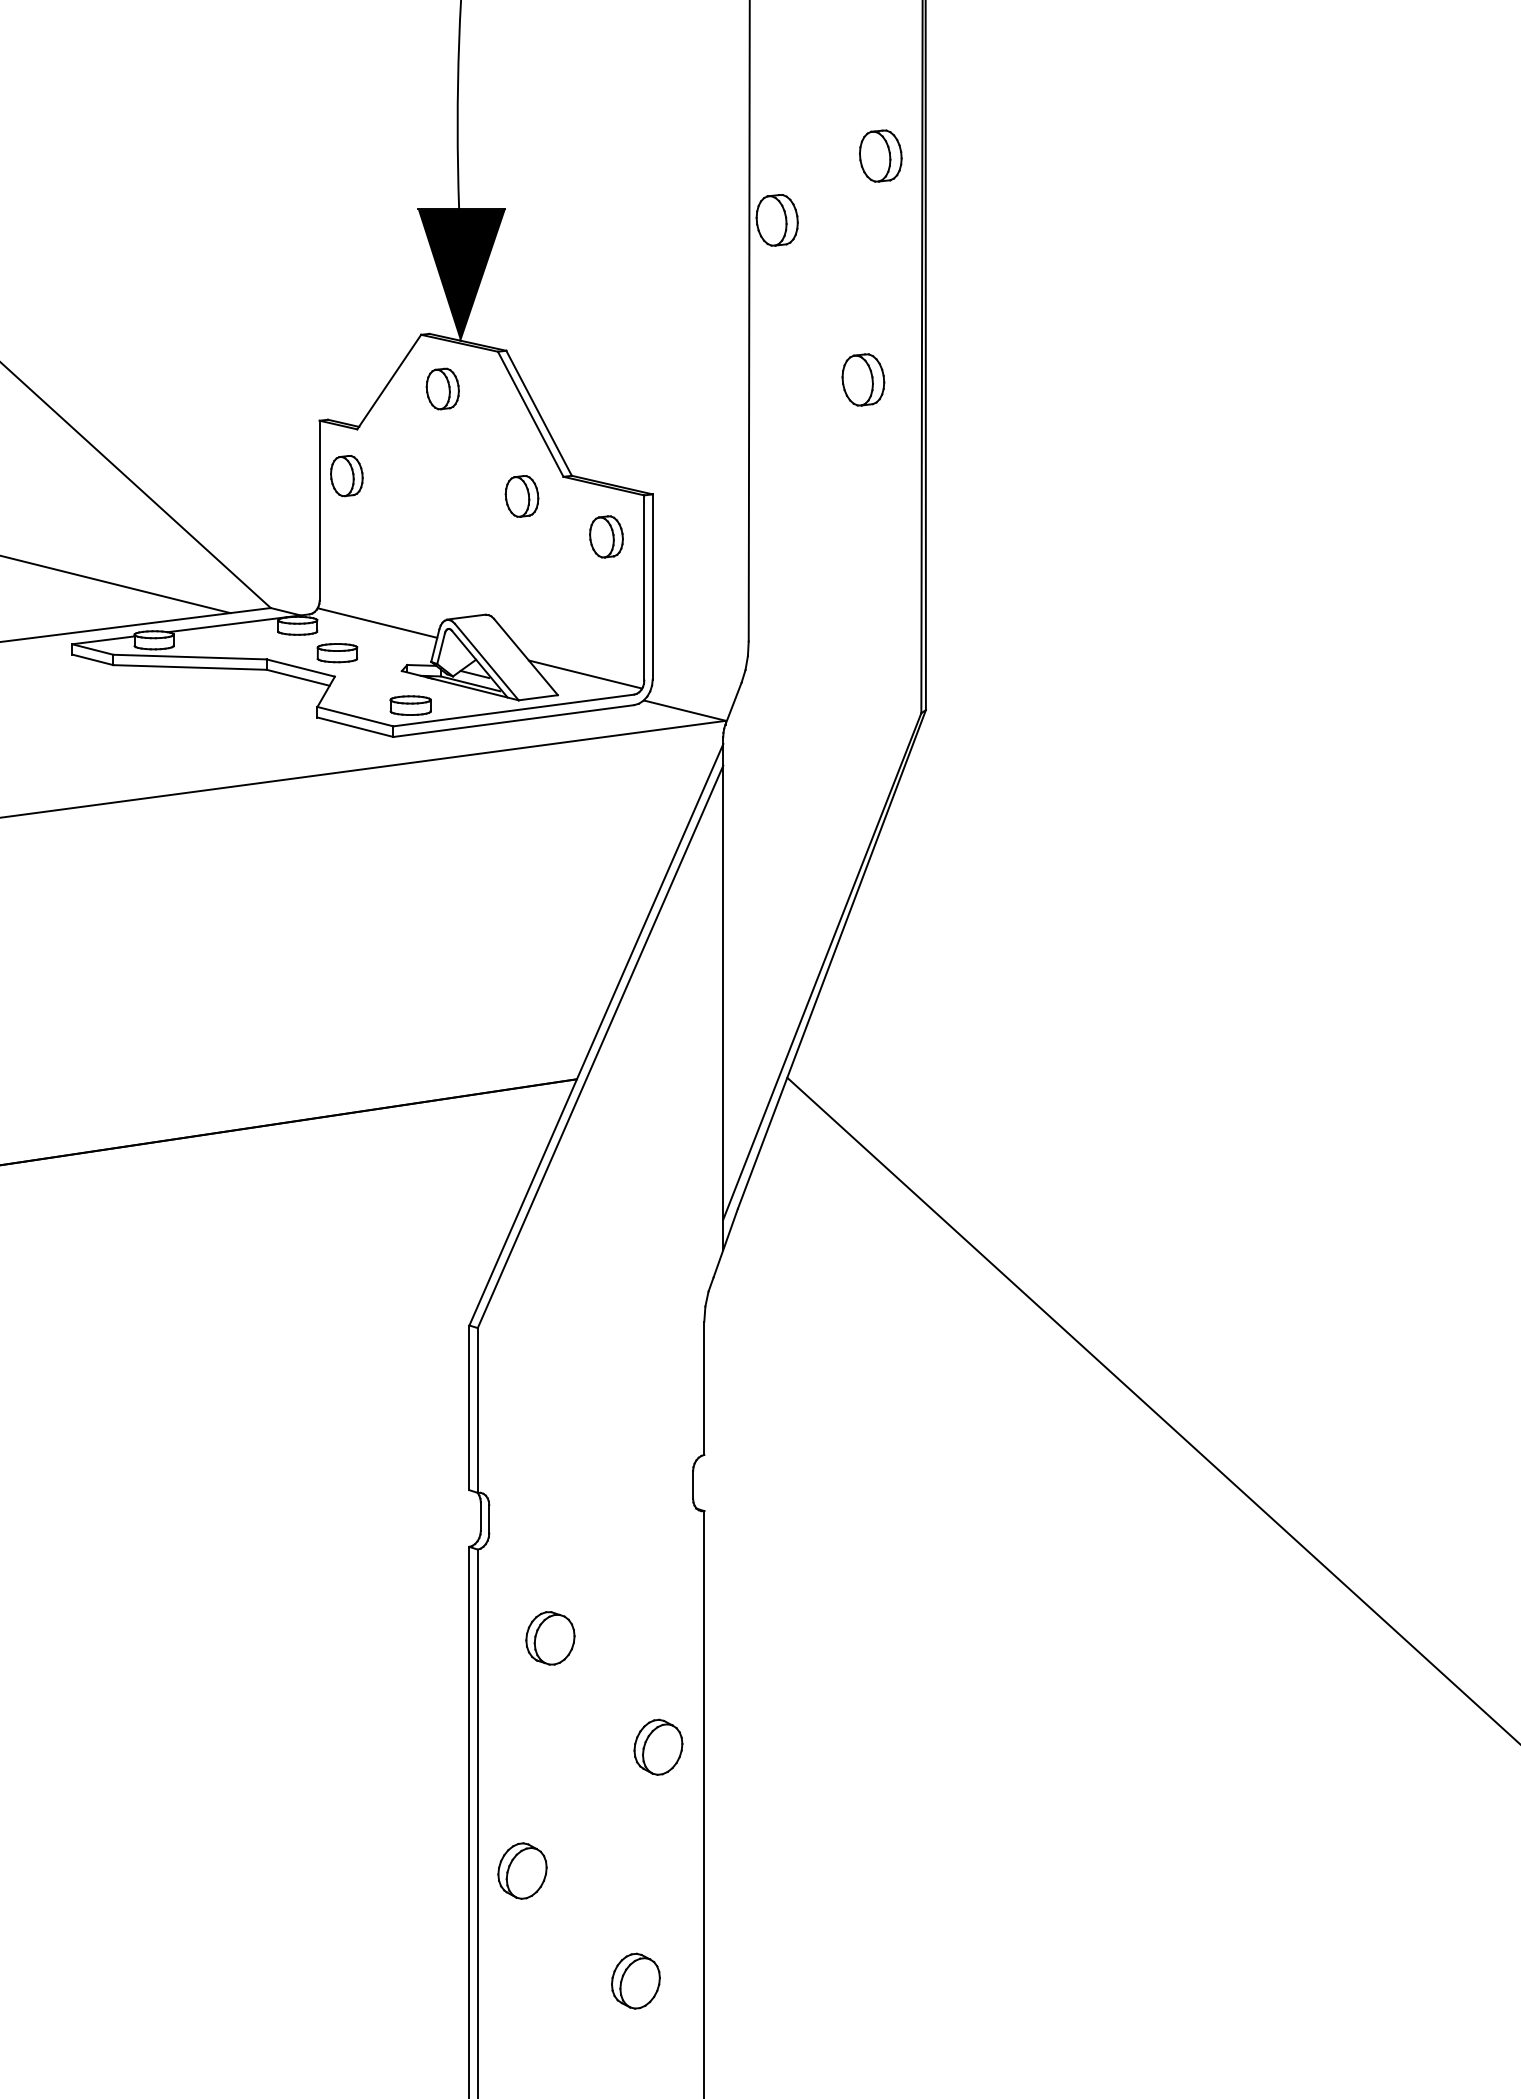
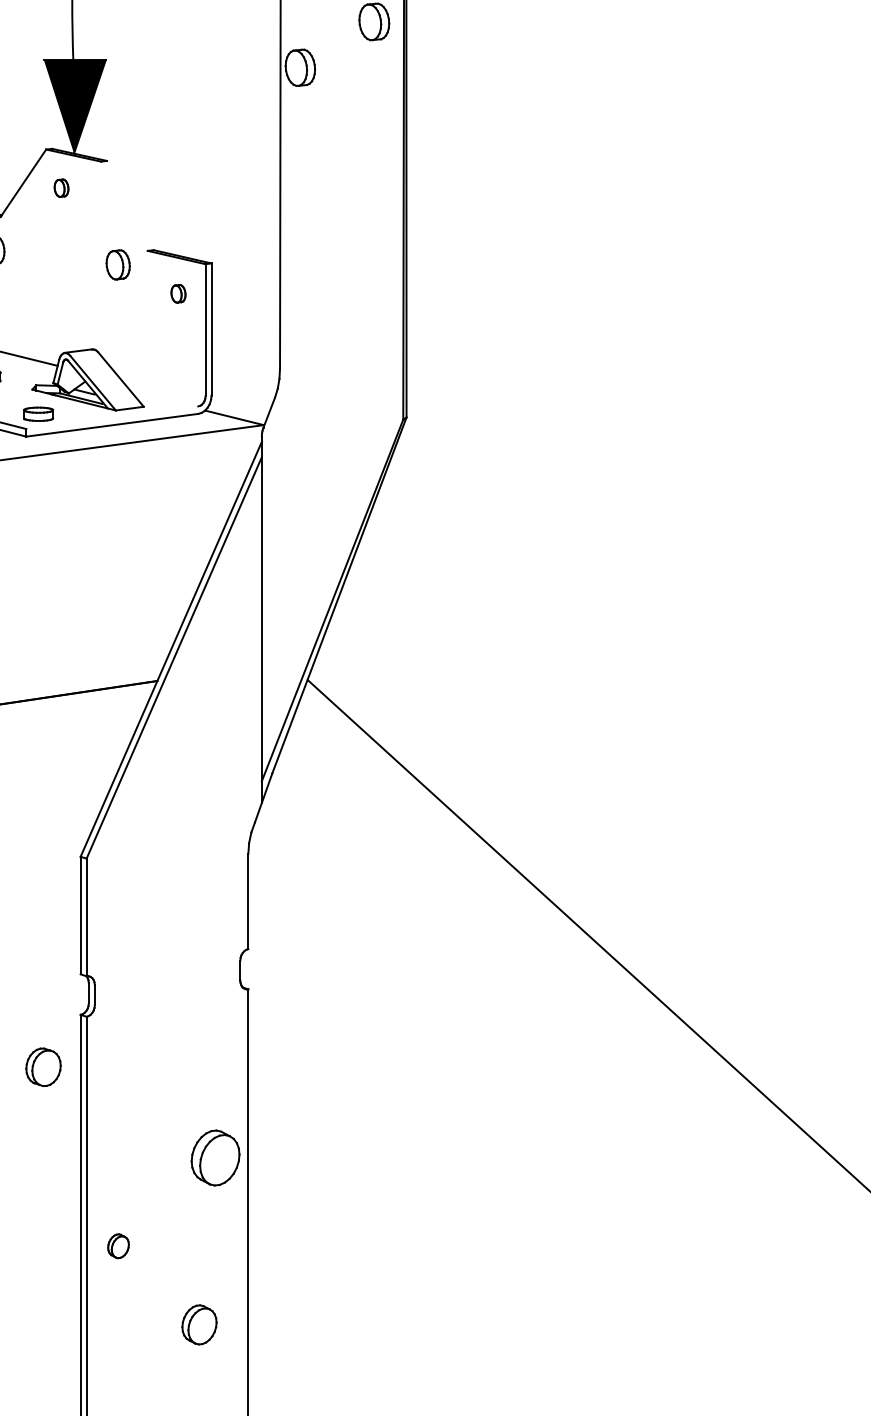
part: (863, 379) -> (361, 181), removed
part: (442, 388) -> (61, 187), size x0.6
line: (538, 412) -> (129, 205), removed
line: (530, 413) -> (124, 205), removed
part: (606, 536) -> (178, 293), size x0.6
line: (585, 674) -> (163, 392), removed
line: (513, 710) -> (112, 417), removed
part: (550, 1638) -> (43, 1067), moved
part: (658, 1746) -> (215, 1157), size x1.4
part: (522, 1870) -> (118, 1245), size x0.6

